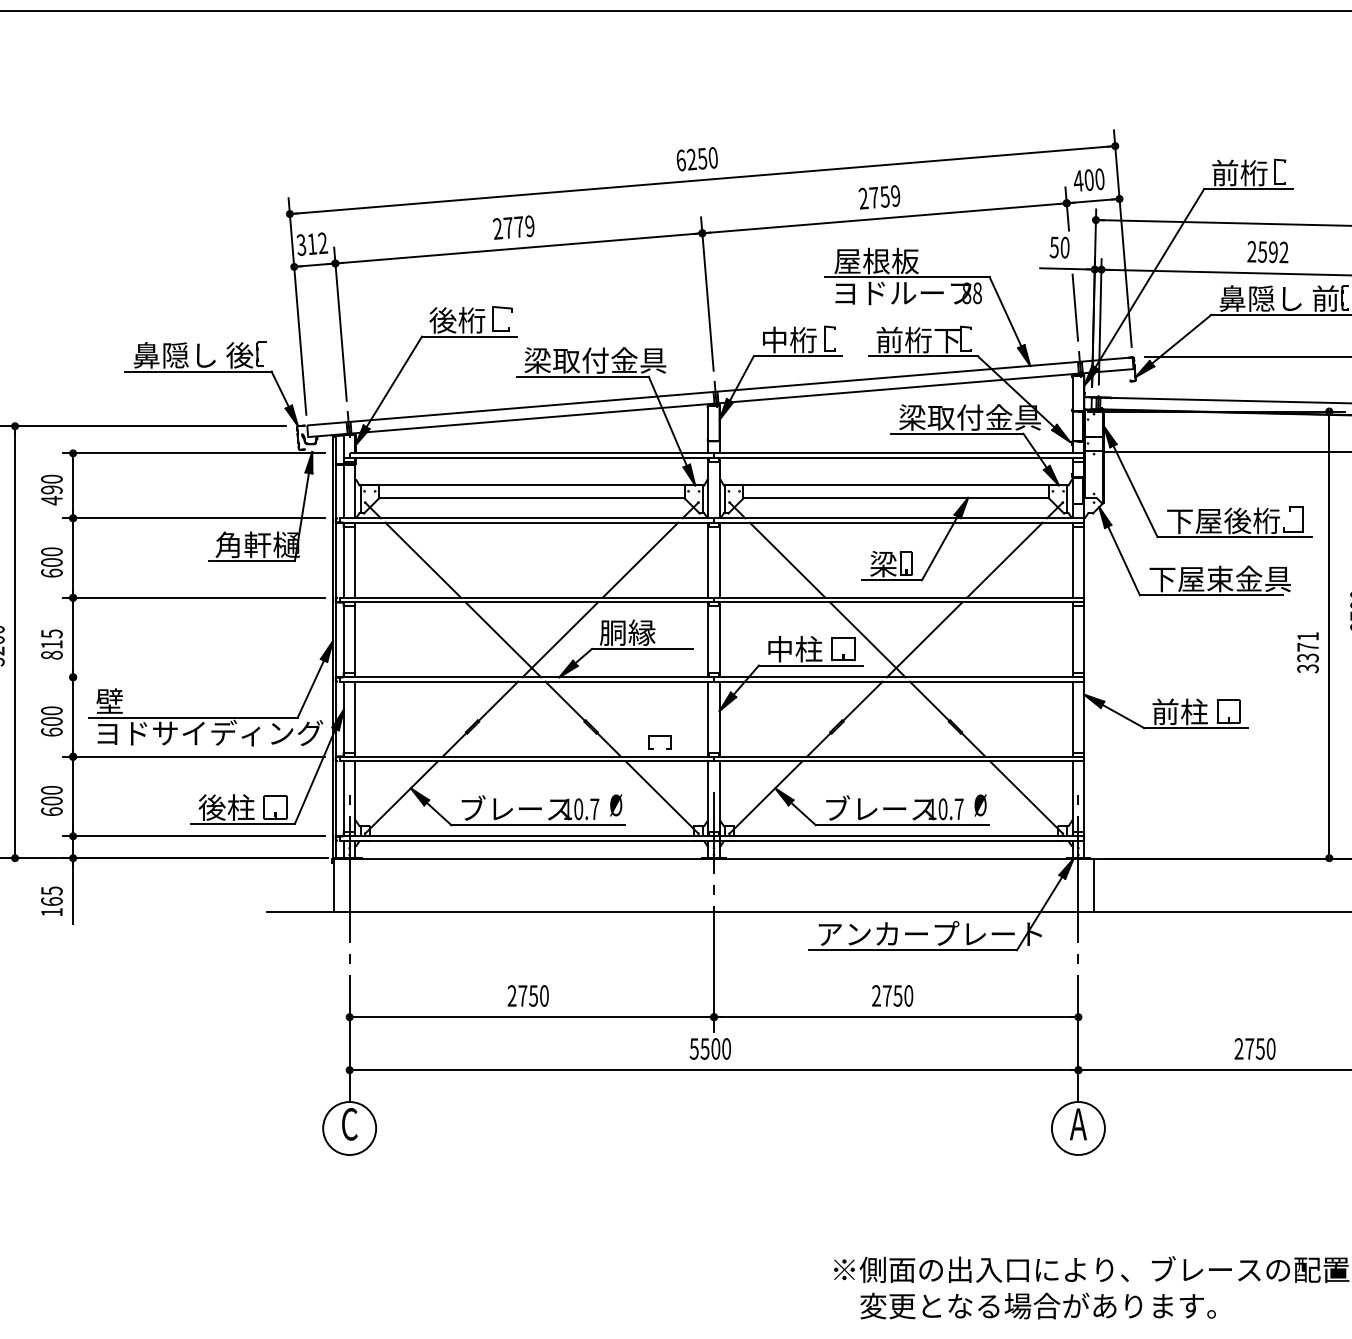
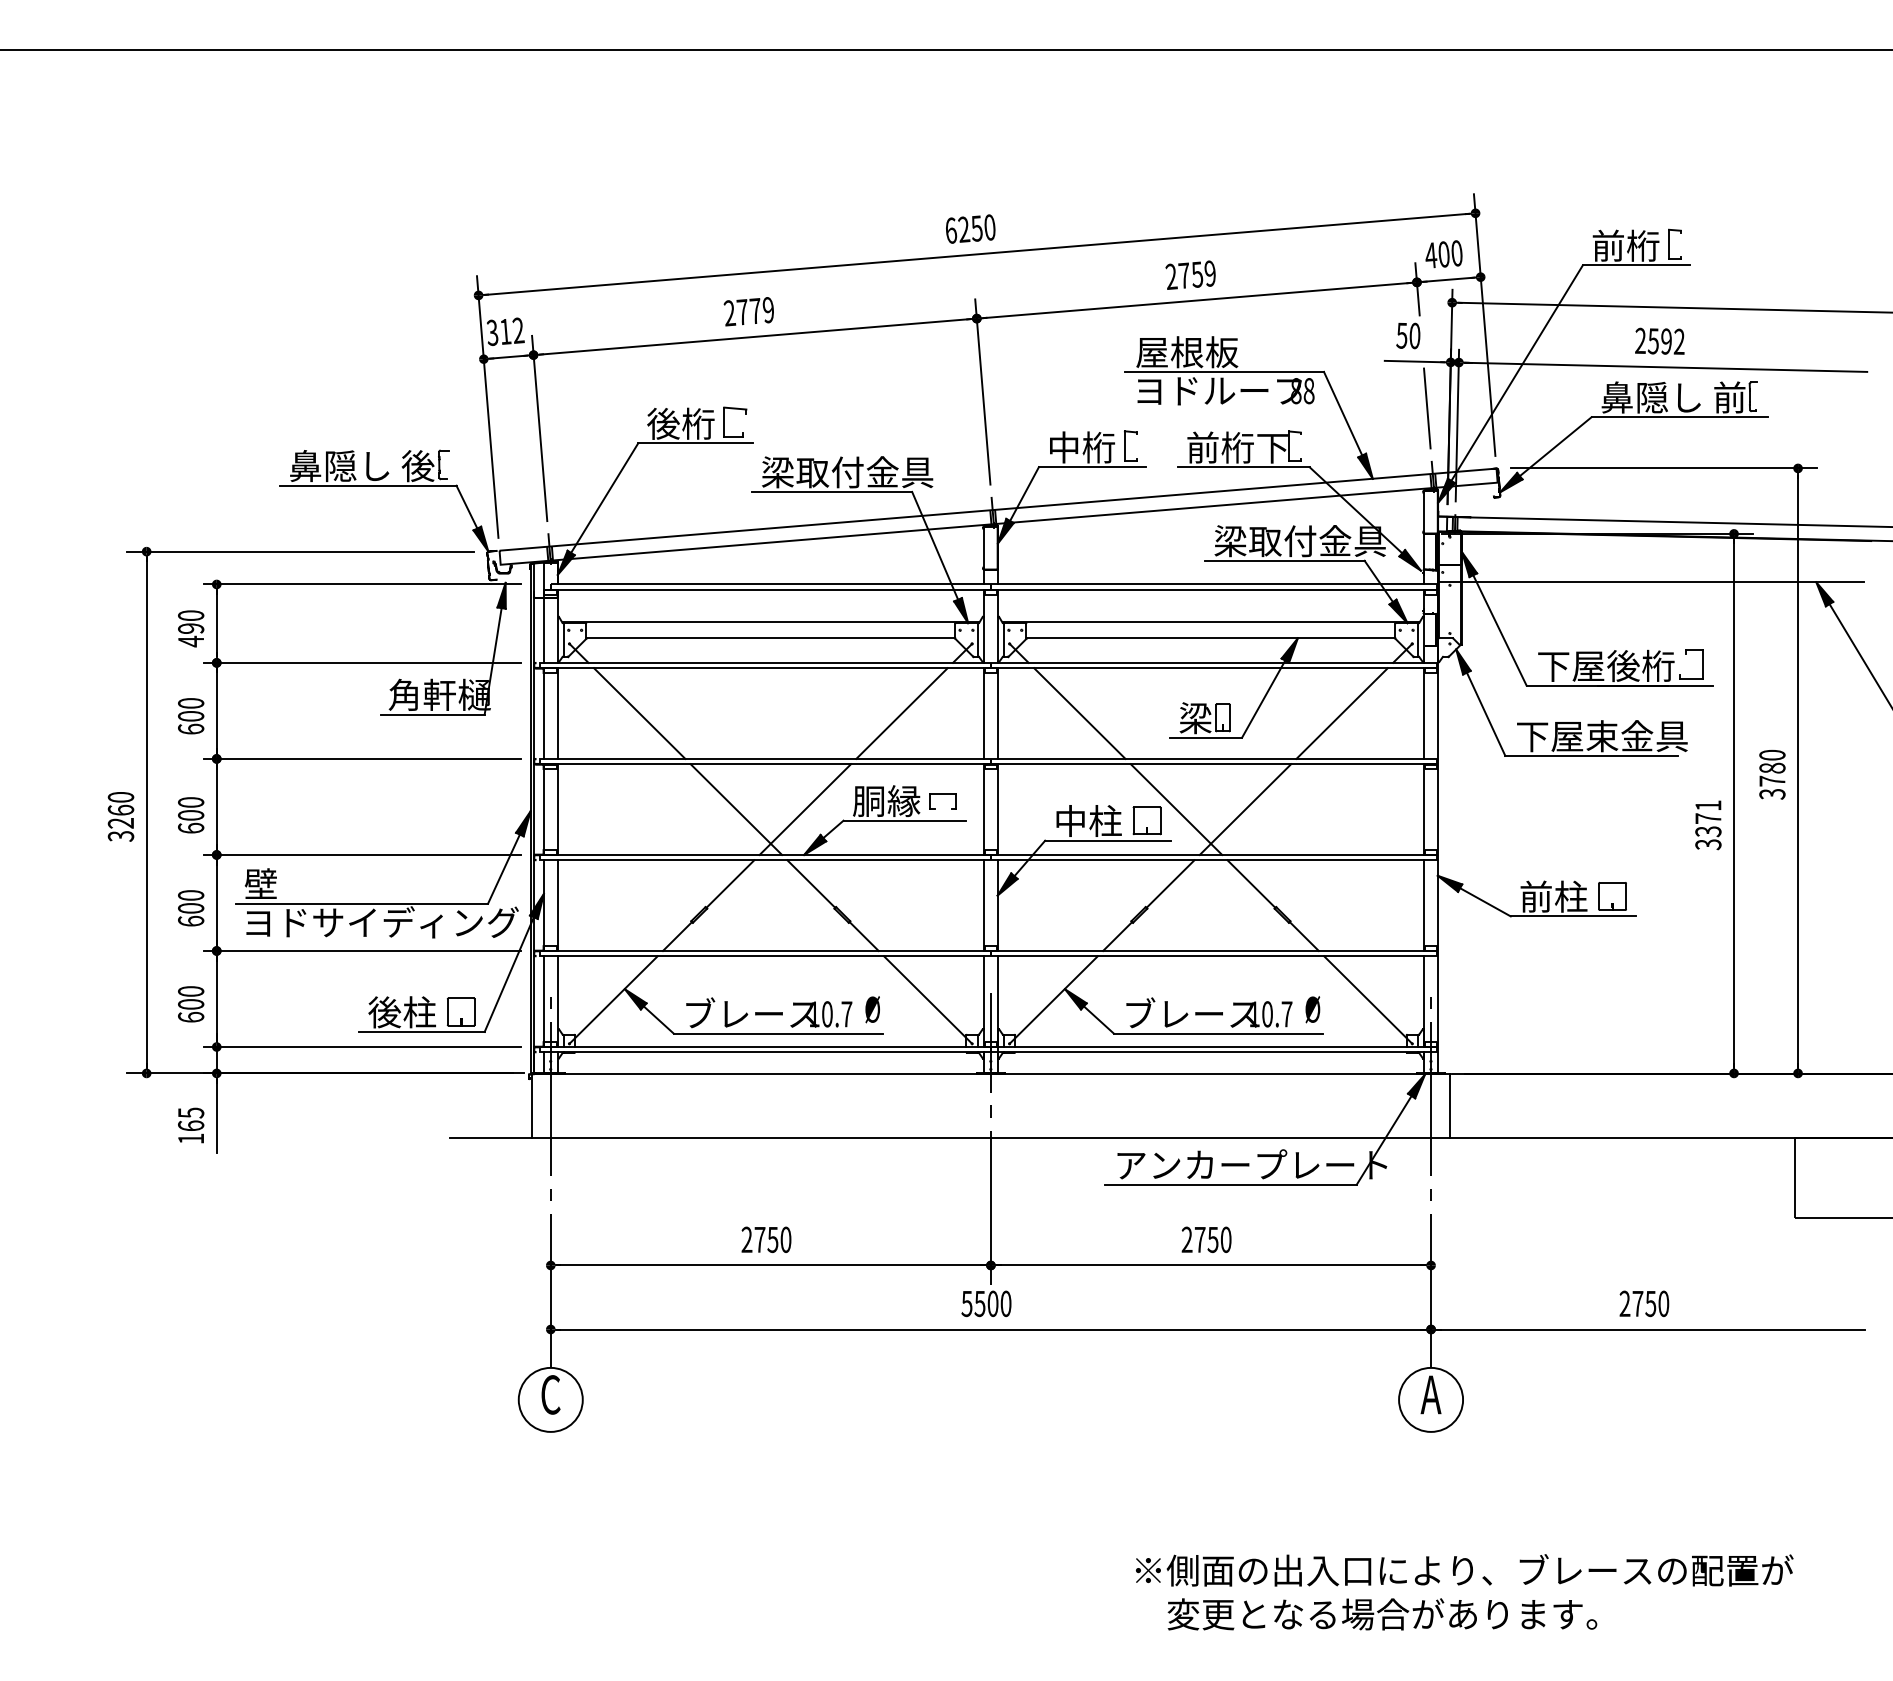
text: (52, 644) -> (191, 815), 815 -> 600
line: (193, 676) -> (362, 854), added
part: (659, 736) -> (942, 794), moved

